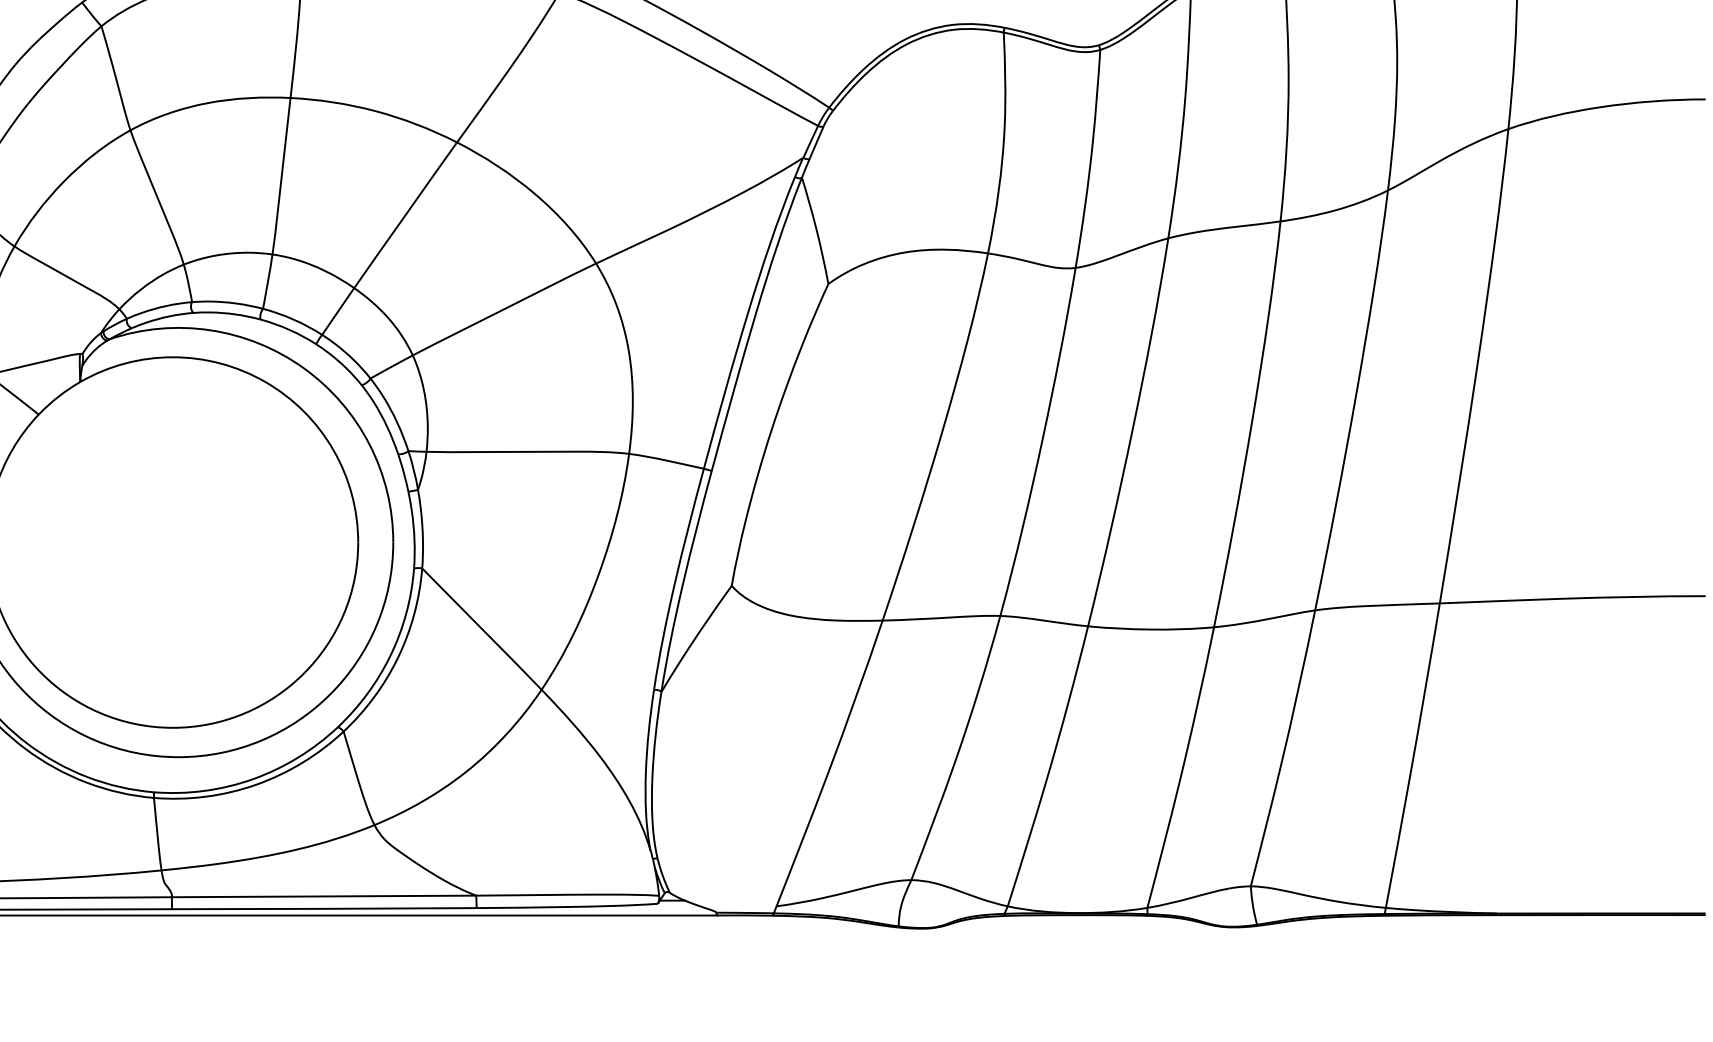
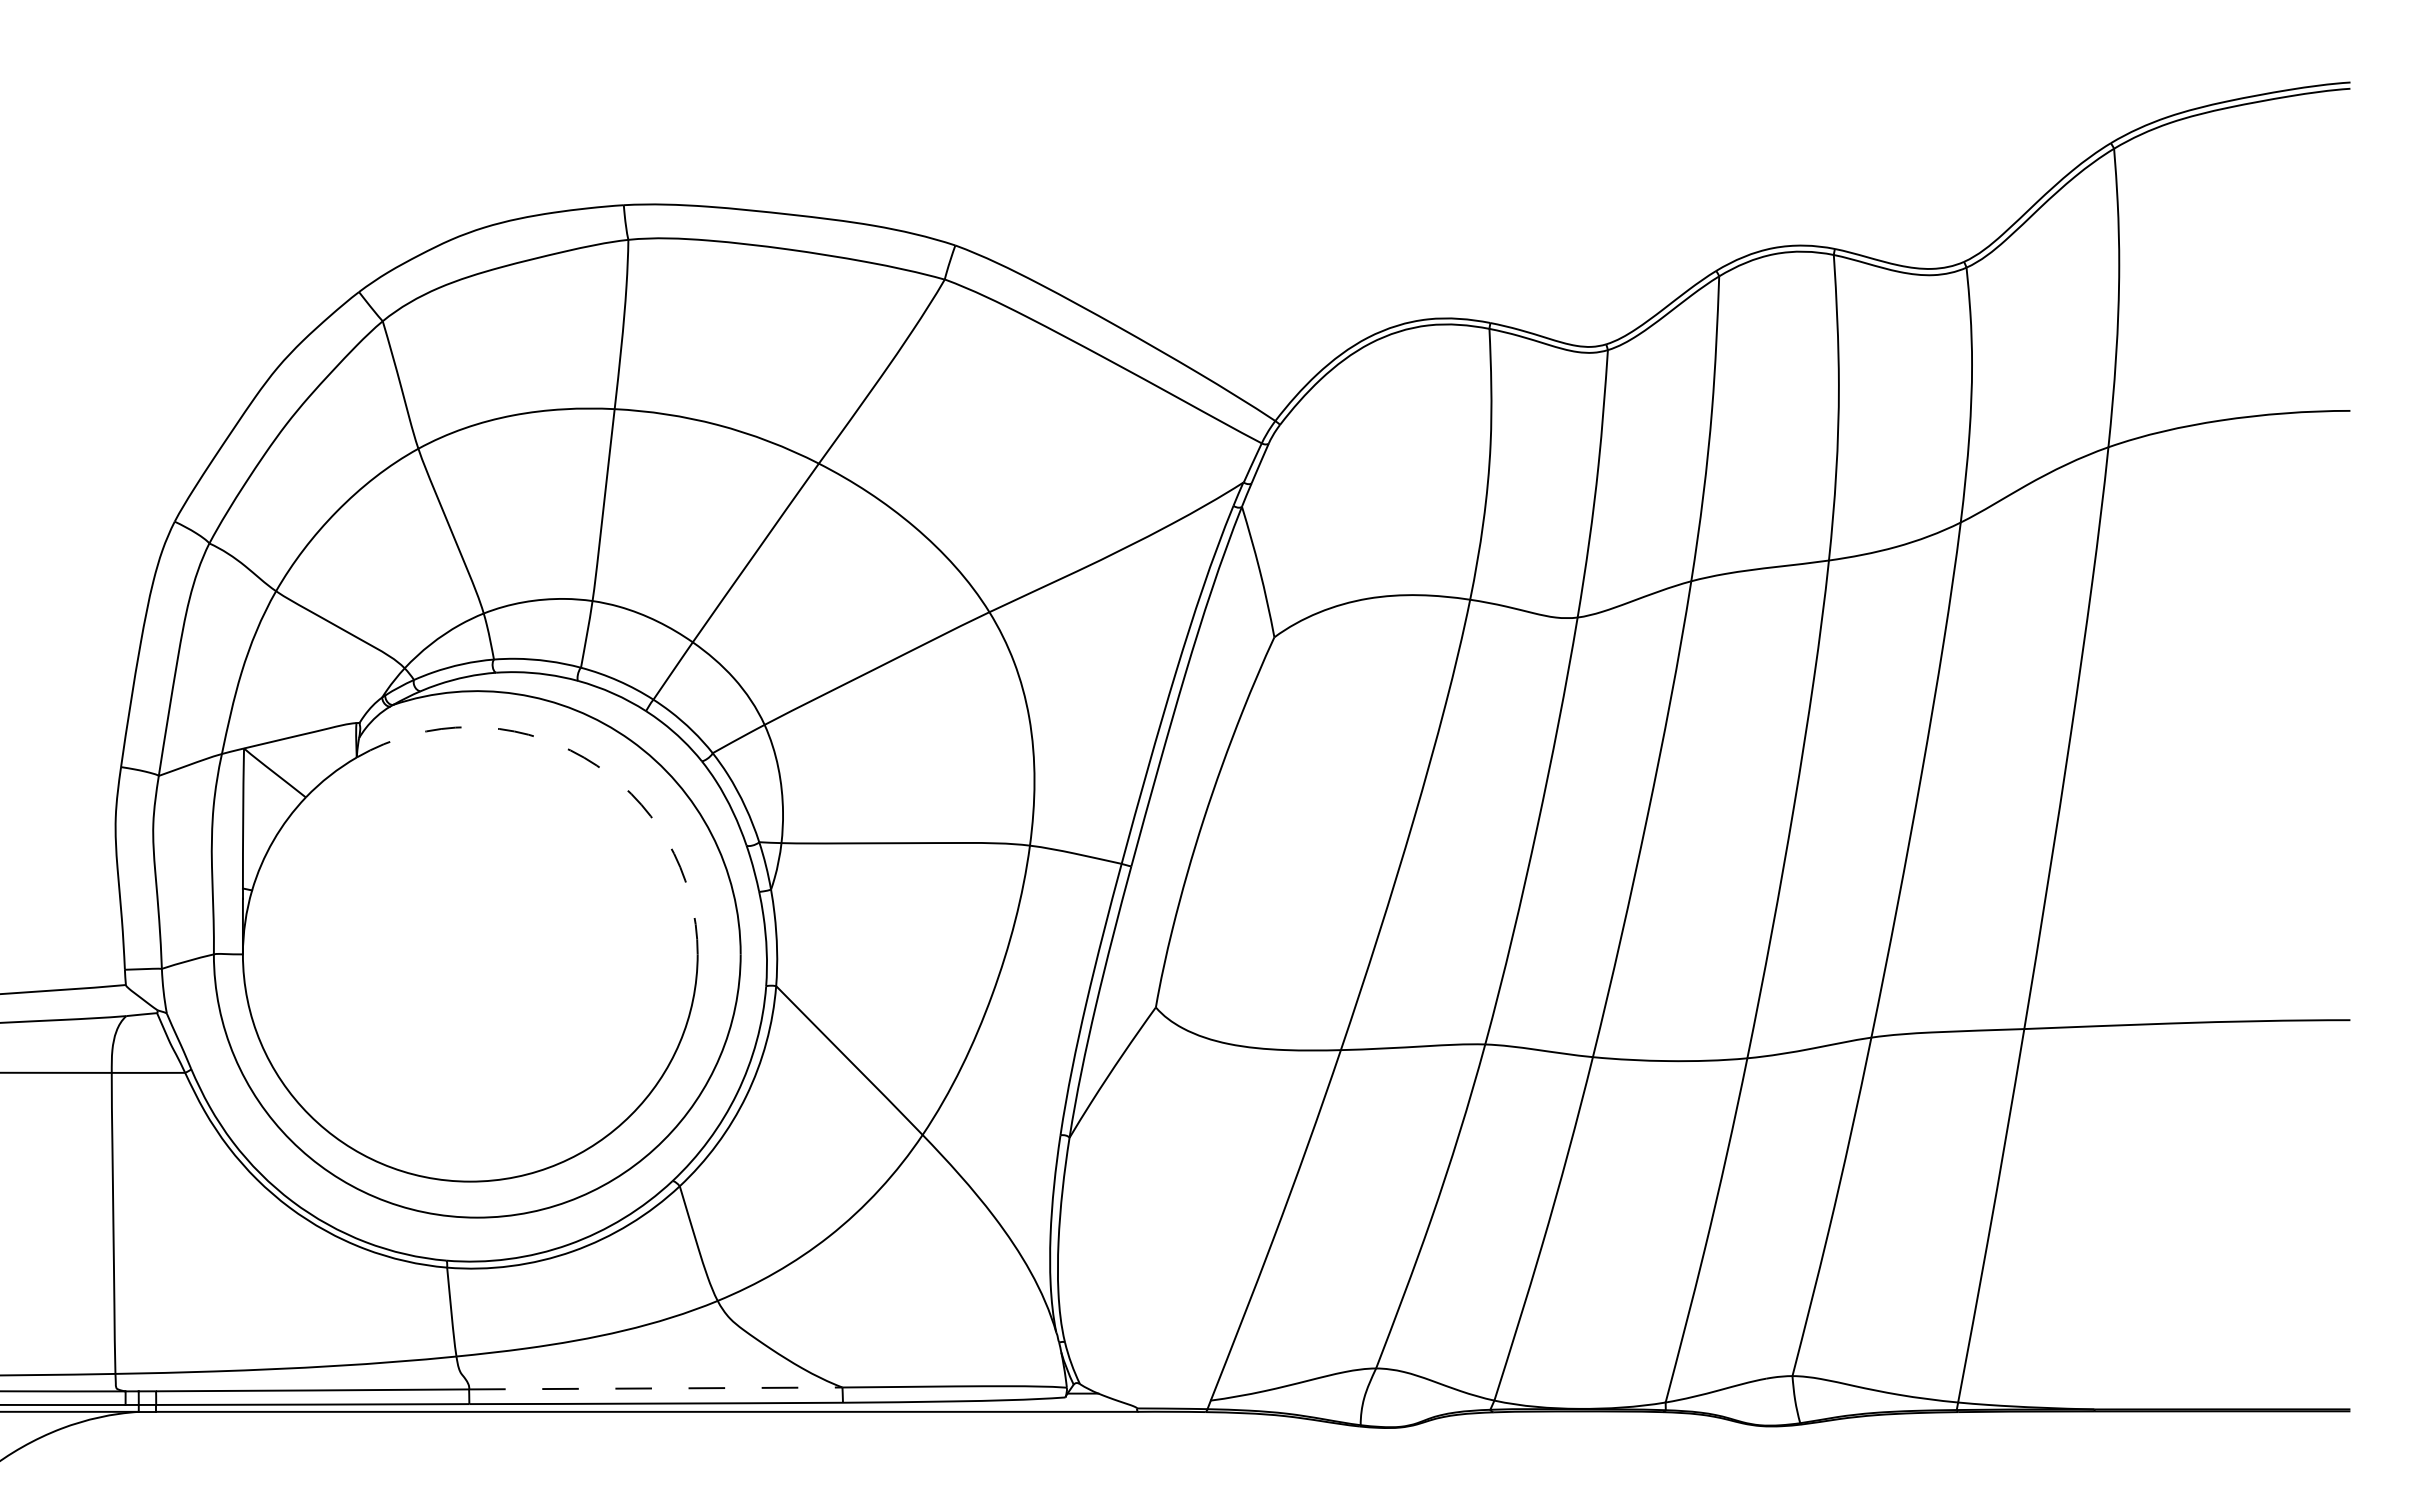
arc: (265, 382) -> (584, 757), solid -> dashed
line: (323, 896) -> (655, 1388), solid -> dashed

